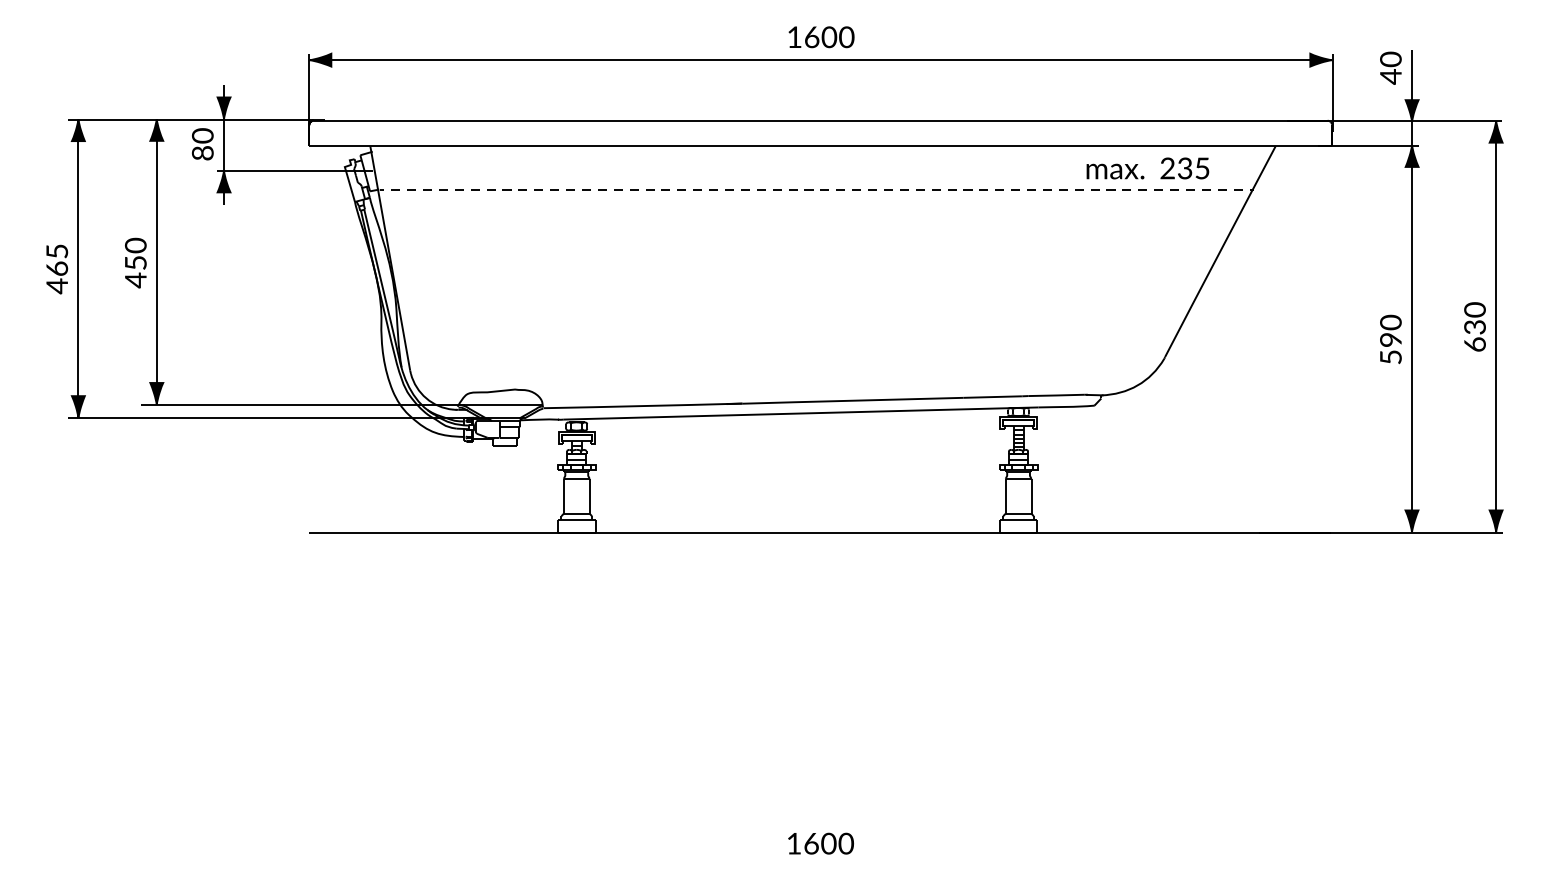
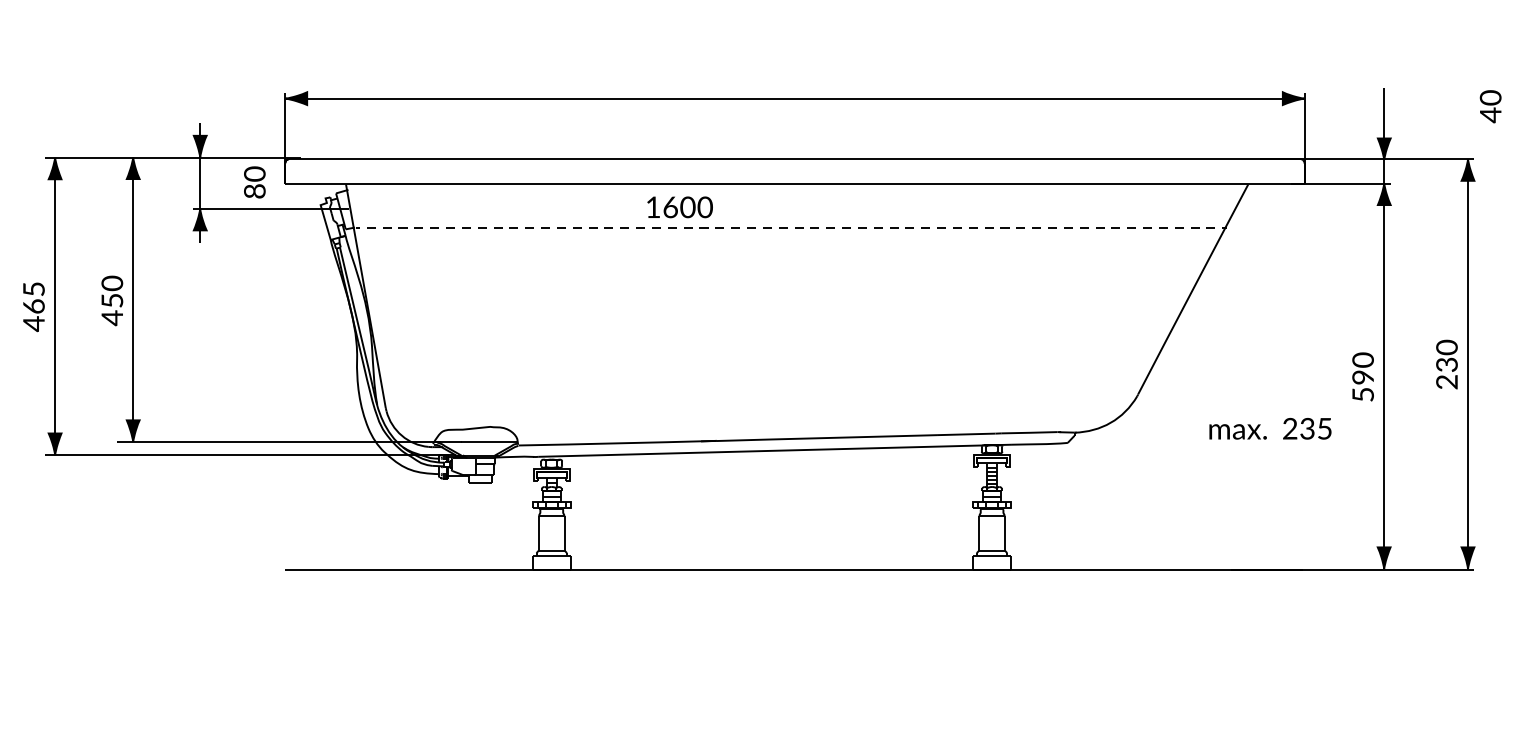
text: (821, 37) -> (680, 207), moved
text: (1390, 67) -> (1490, 105), moved
text: (202, 144) -> (254, 182), moved
text: (1147, 168) -> (1270, 428), moved
text: (1474, 344) -> (1446, 381), 630 -> 230

